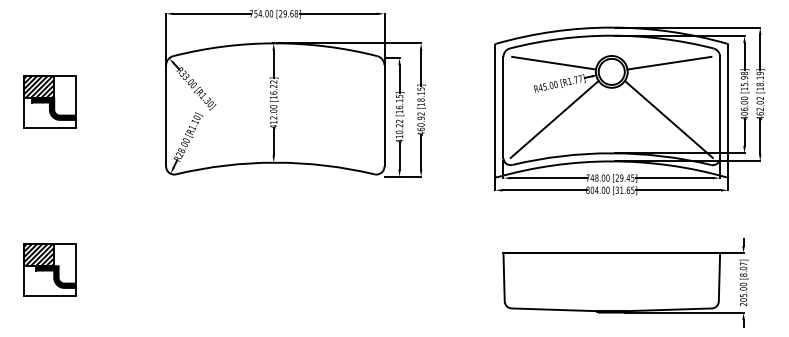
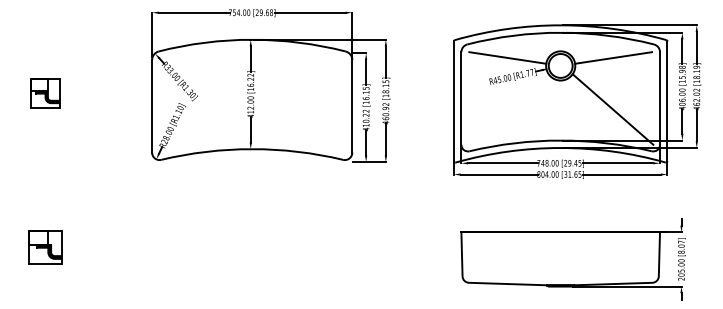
part: (49, 100) -> (45, 92), size x0.6
line: (554, 119) -> (508, 109), removed
part: (49, 268) -> (45, 246), size x0.7

